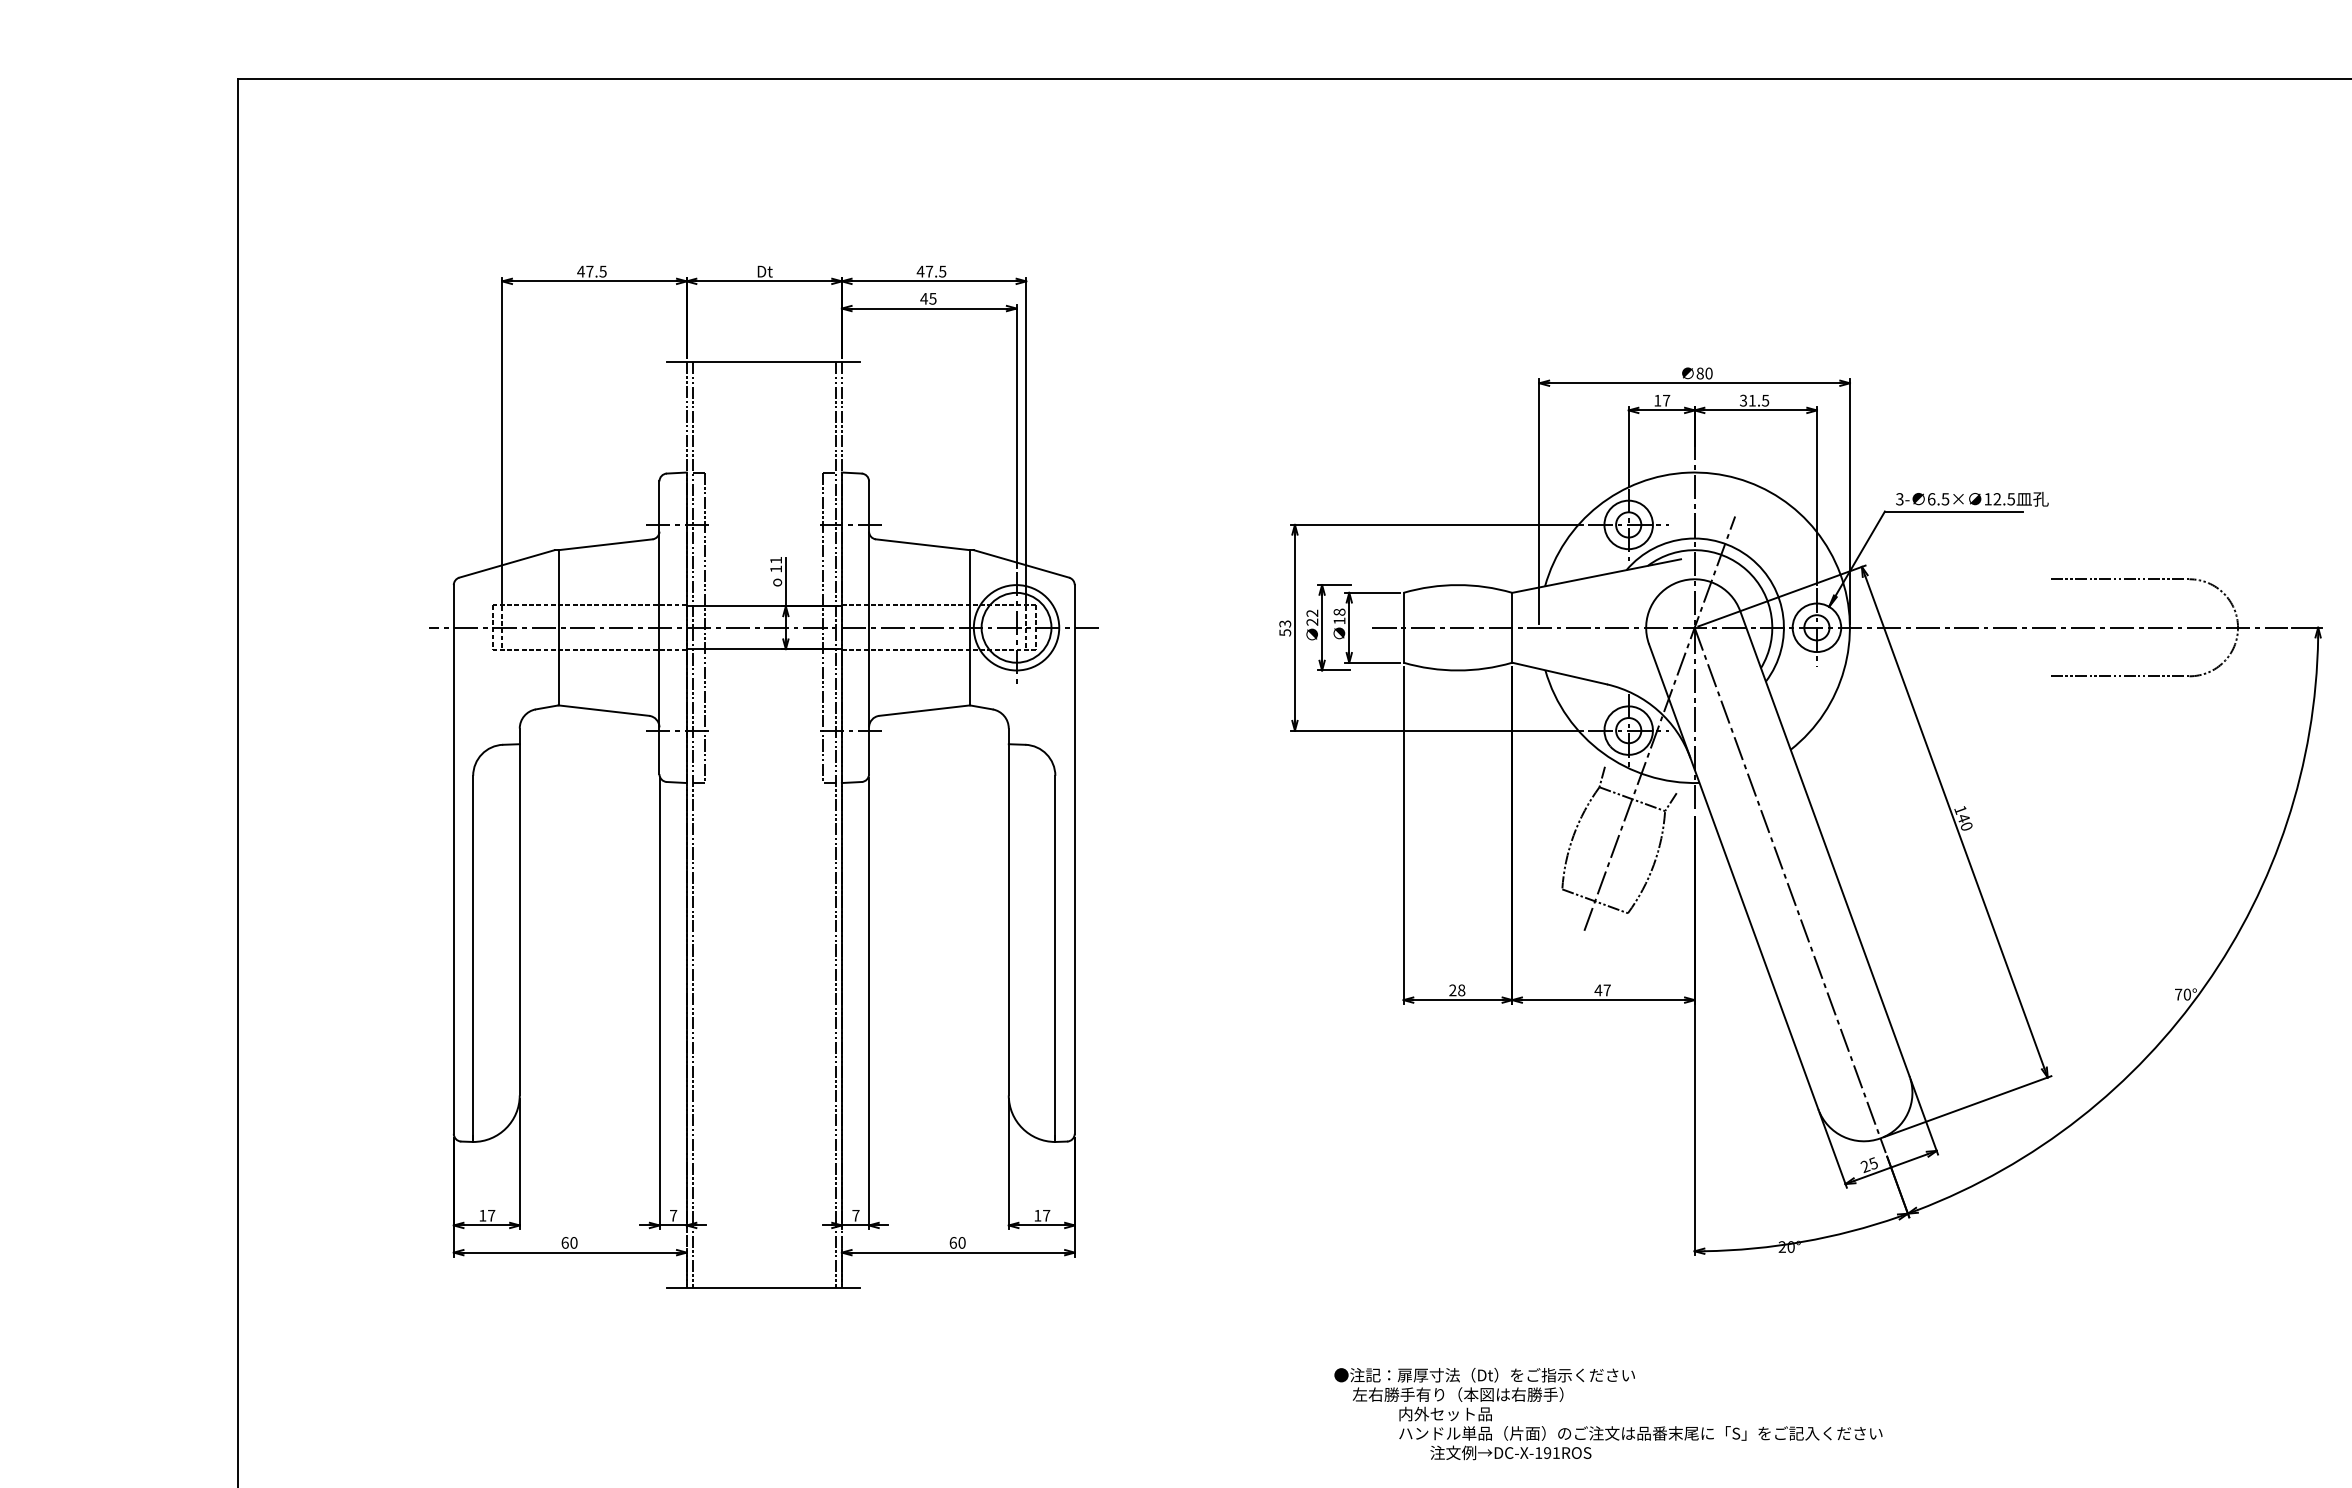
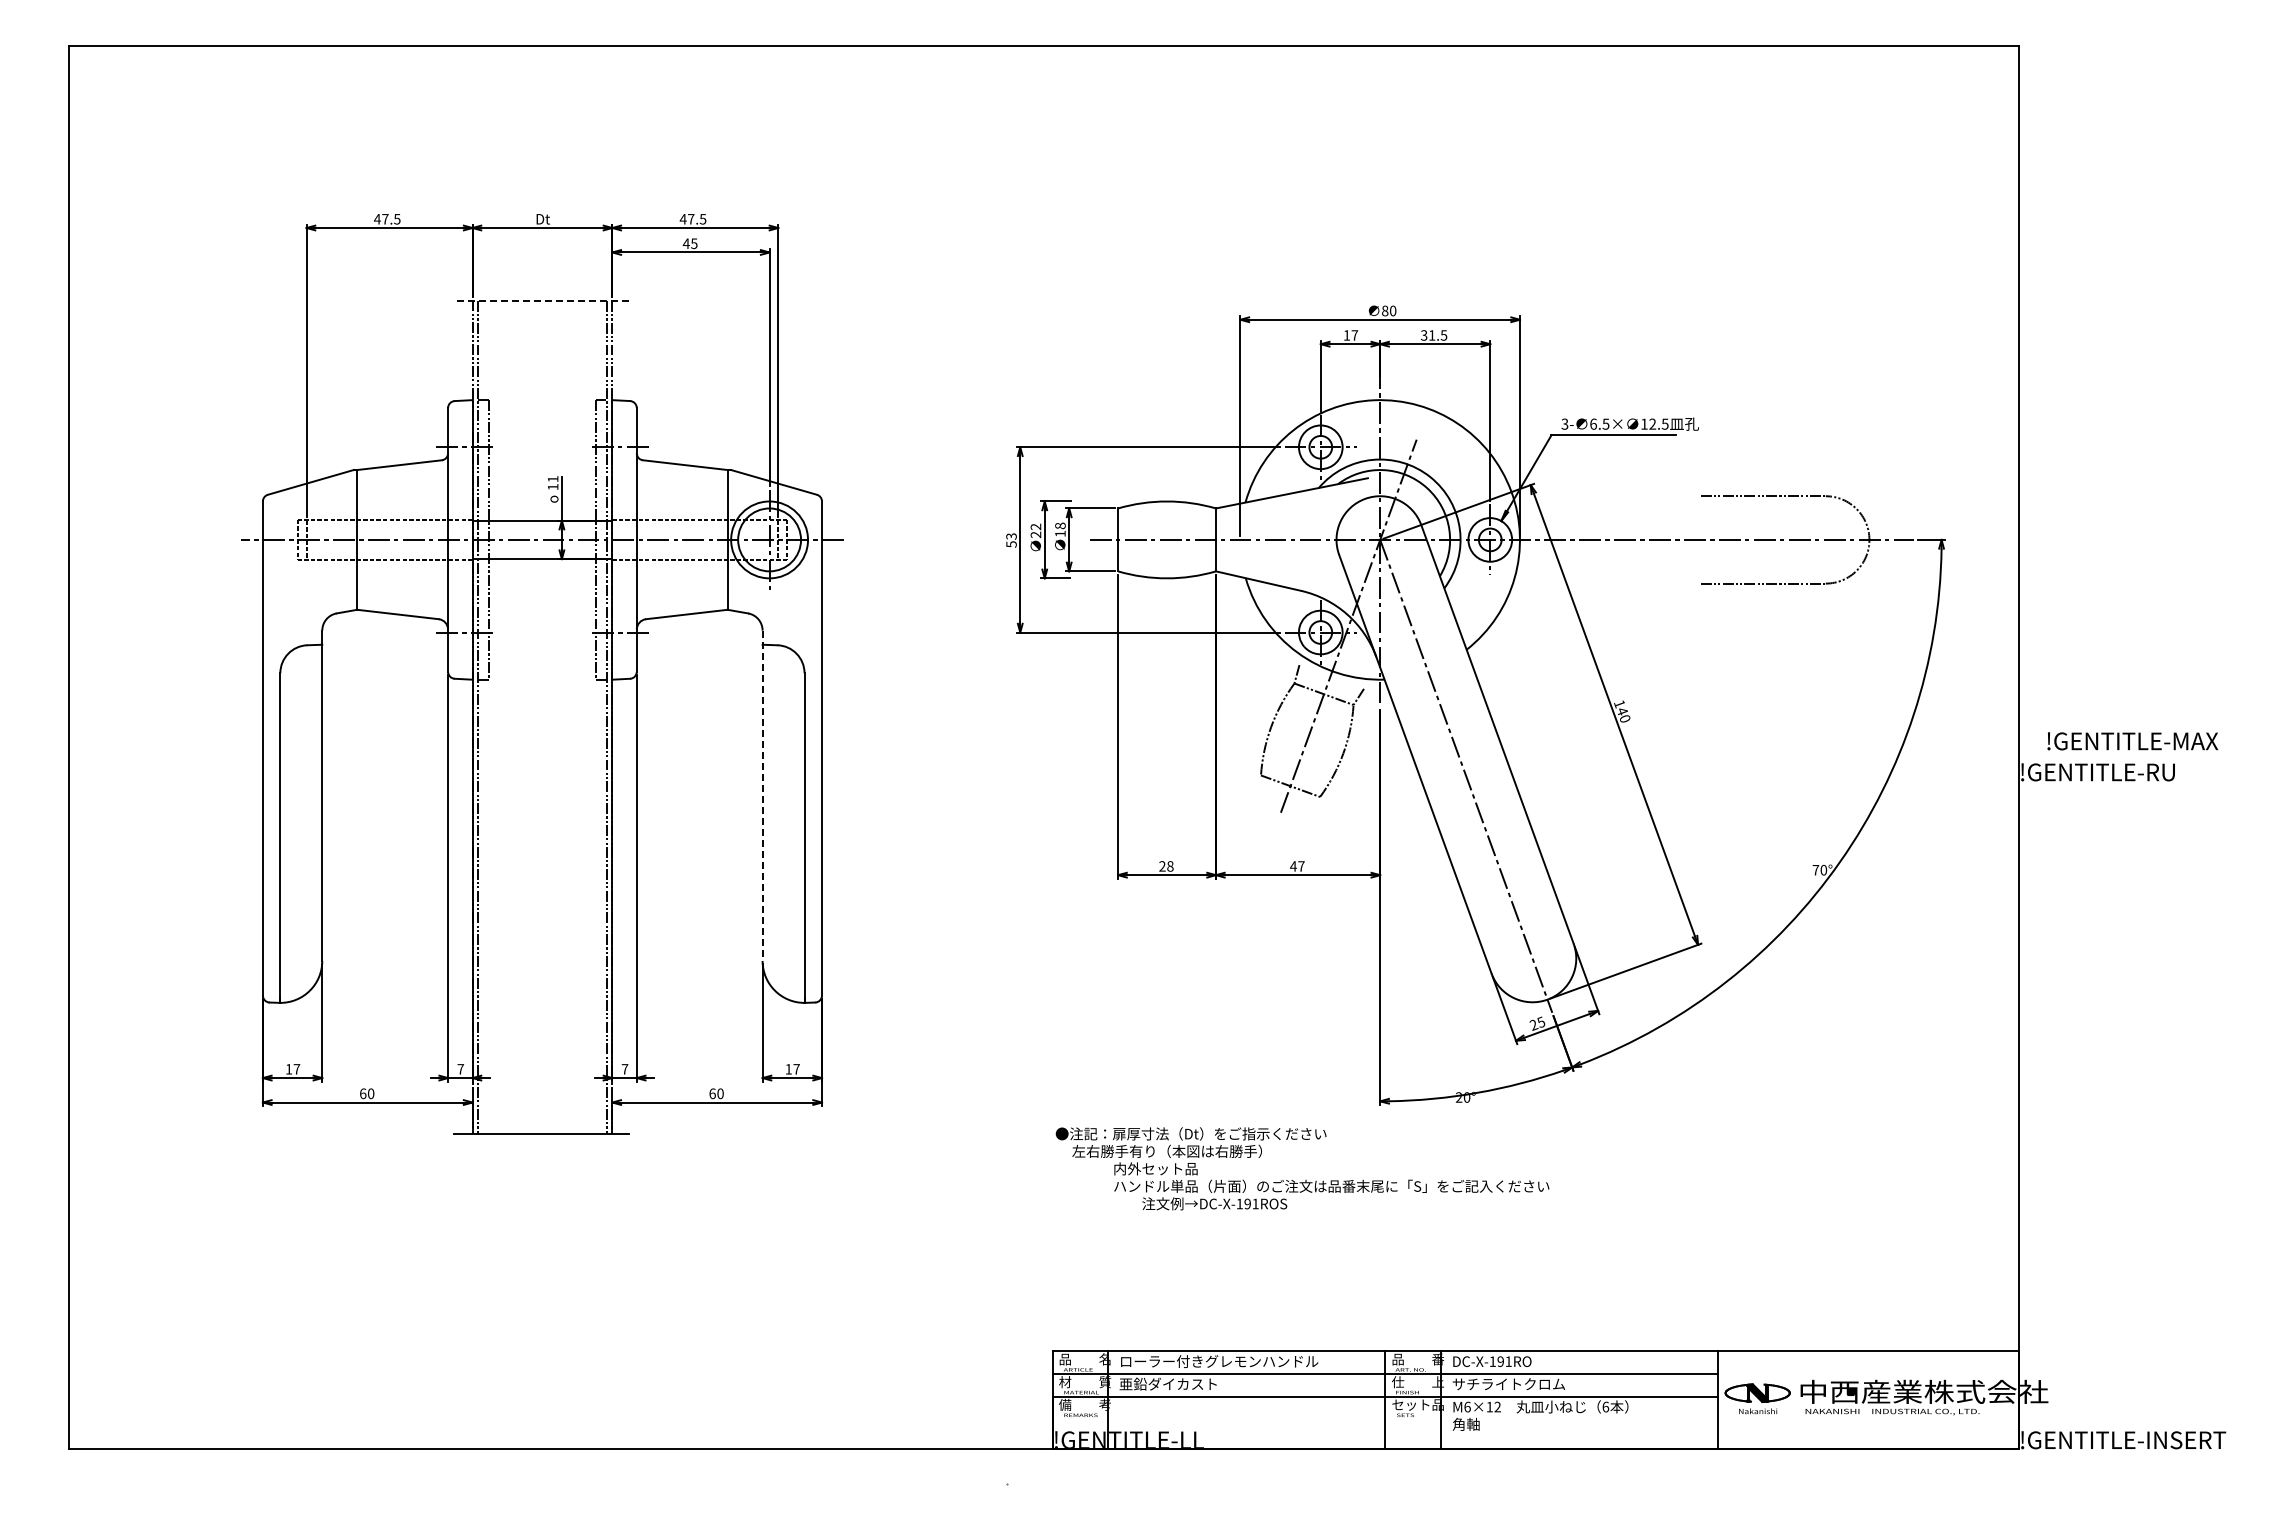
line: (763, 361) -> (541, 300), solid -> dashed
line: (1008, 912) -> (762, 796), solid -> dashed
text: (1608, 1413) -> (1302, 1168), moved

